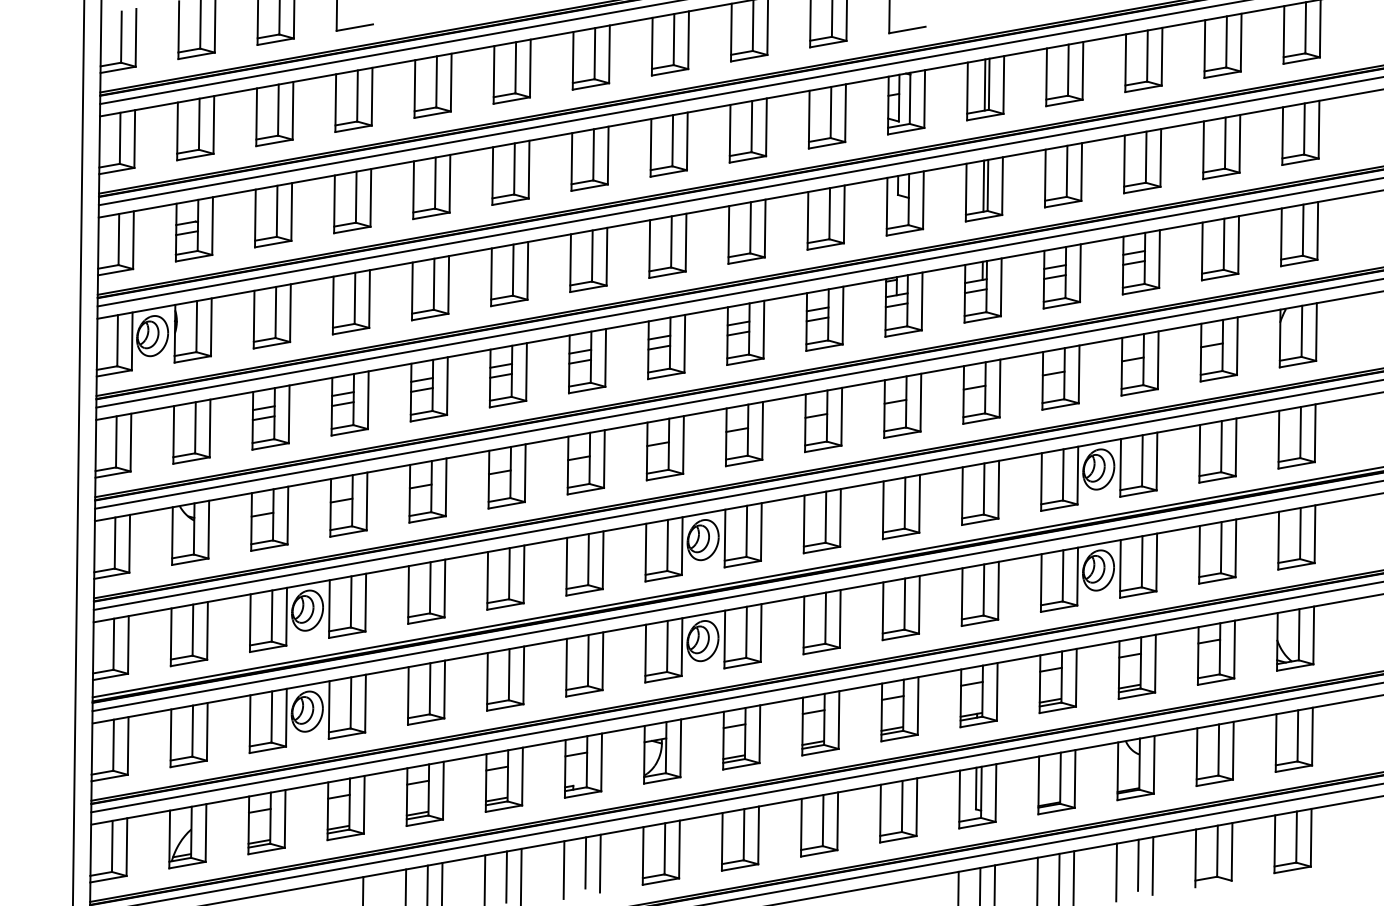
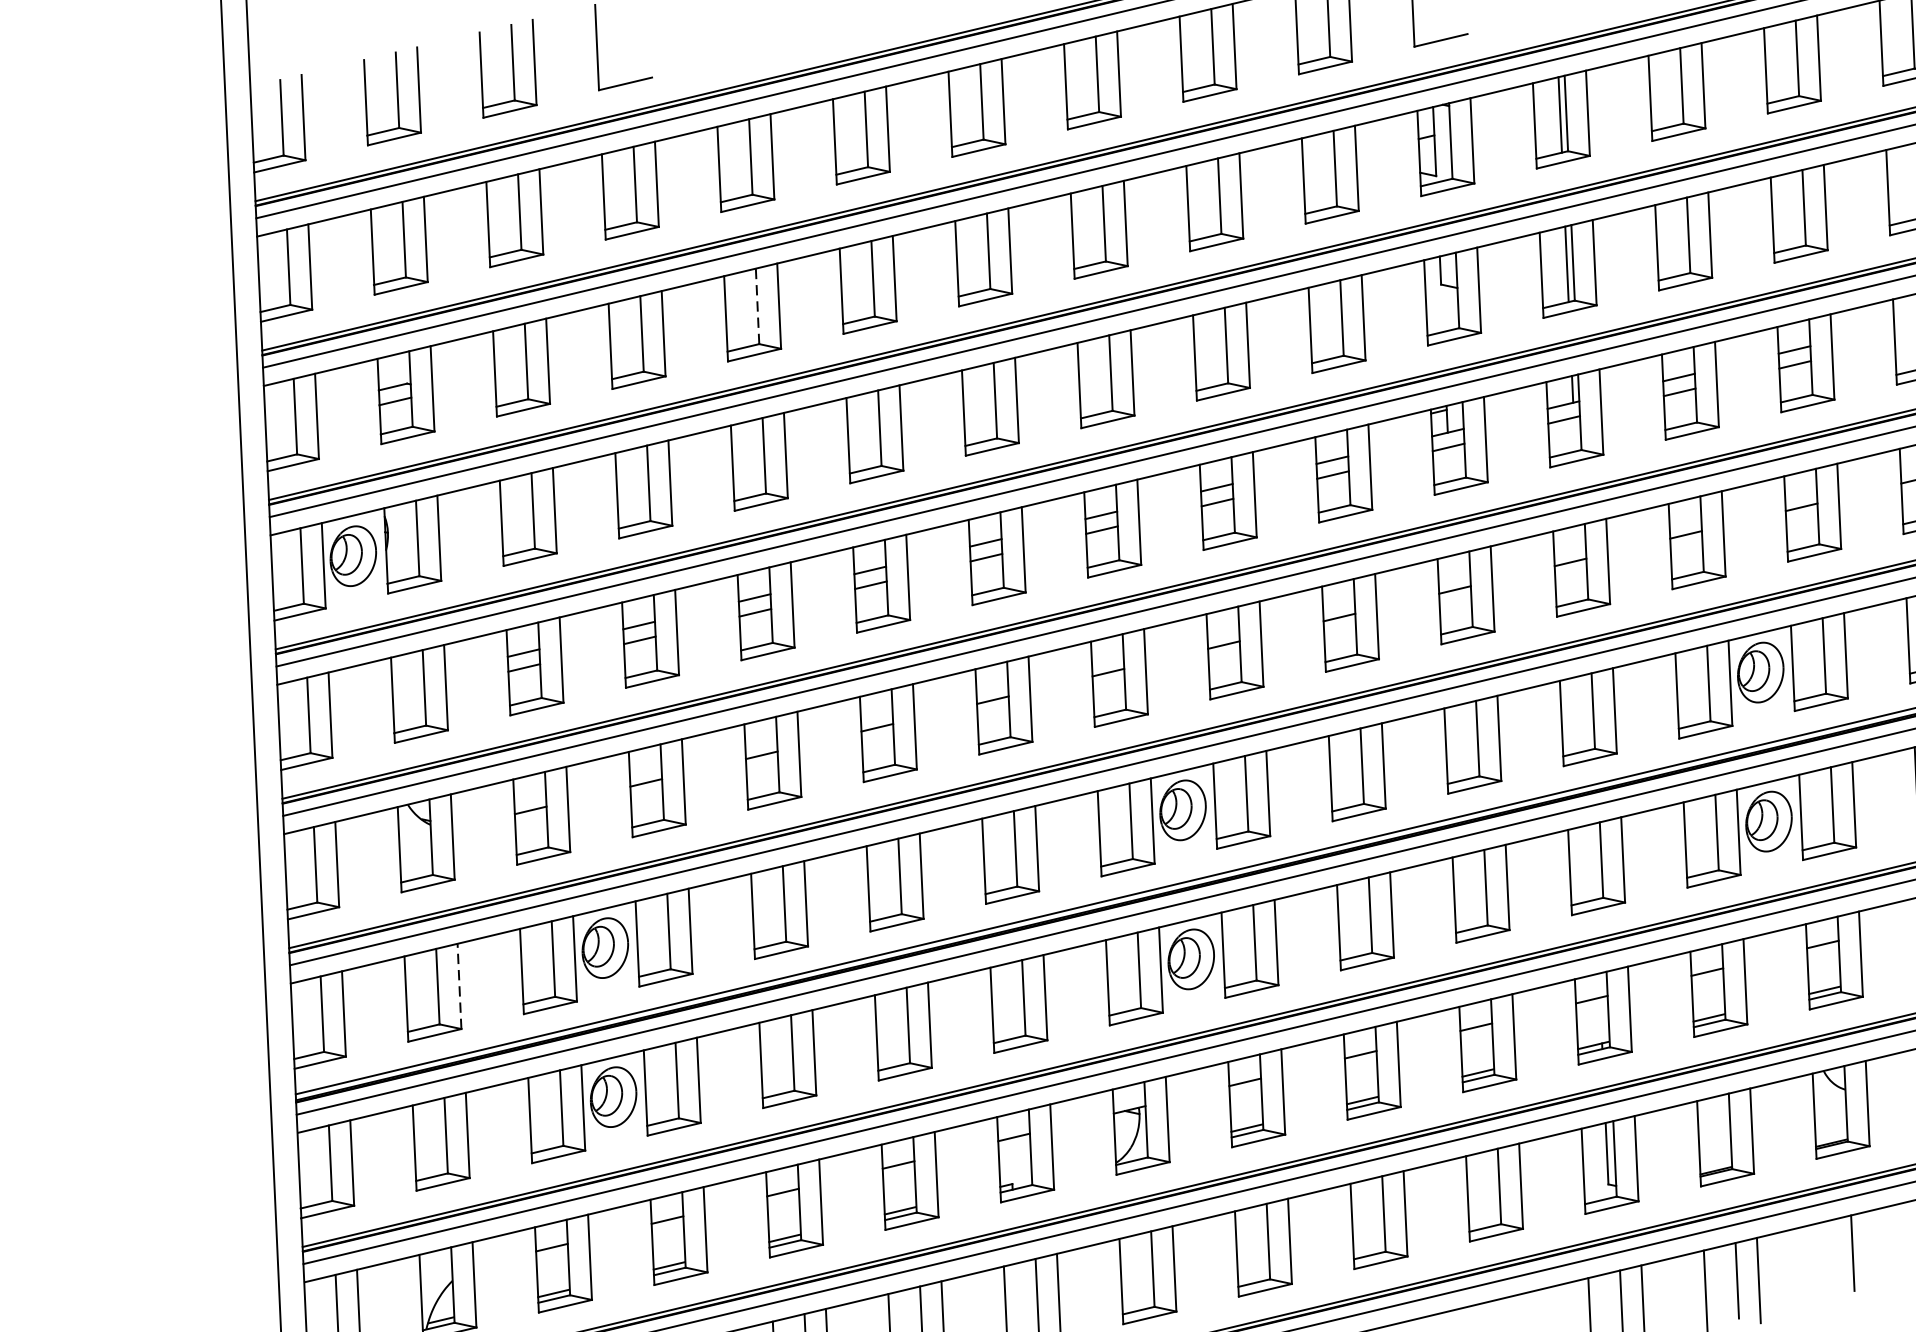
line: (435, 183) -> (757, 307), solid -> dashed
line: (207, 630) -> (459, 985), solid -> dashed
line: (1152, 865) -> (1873, 1252), removed
line: (1116, 872) -> (1821, 1265), removed

